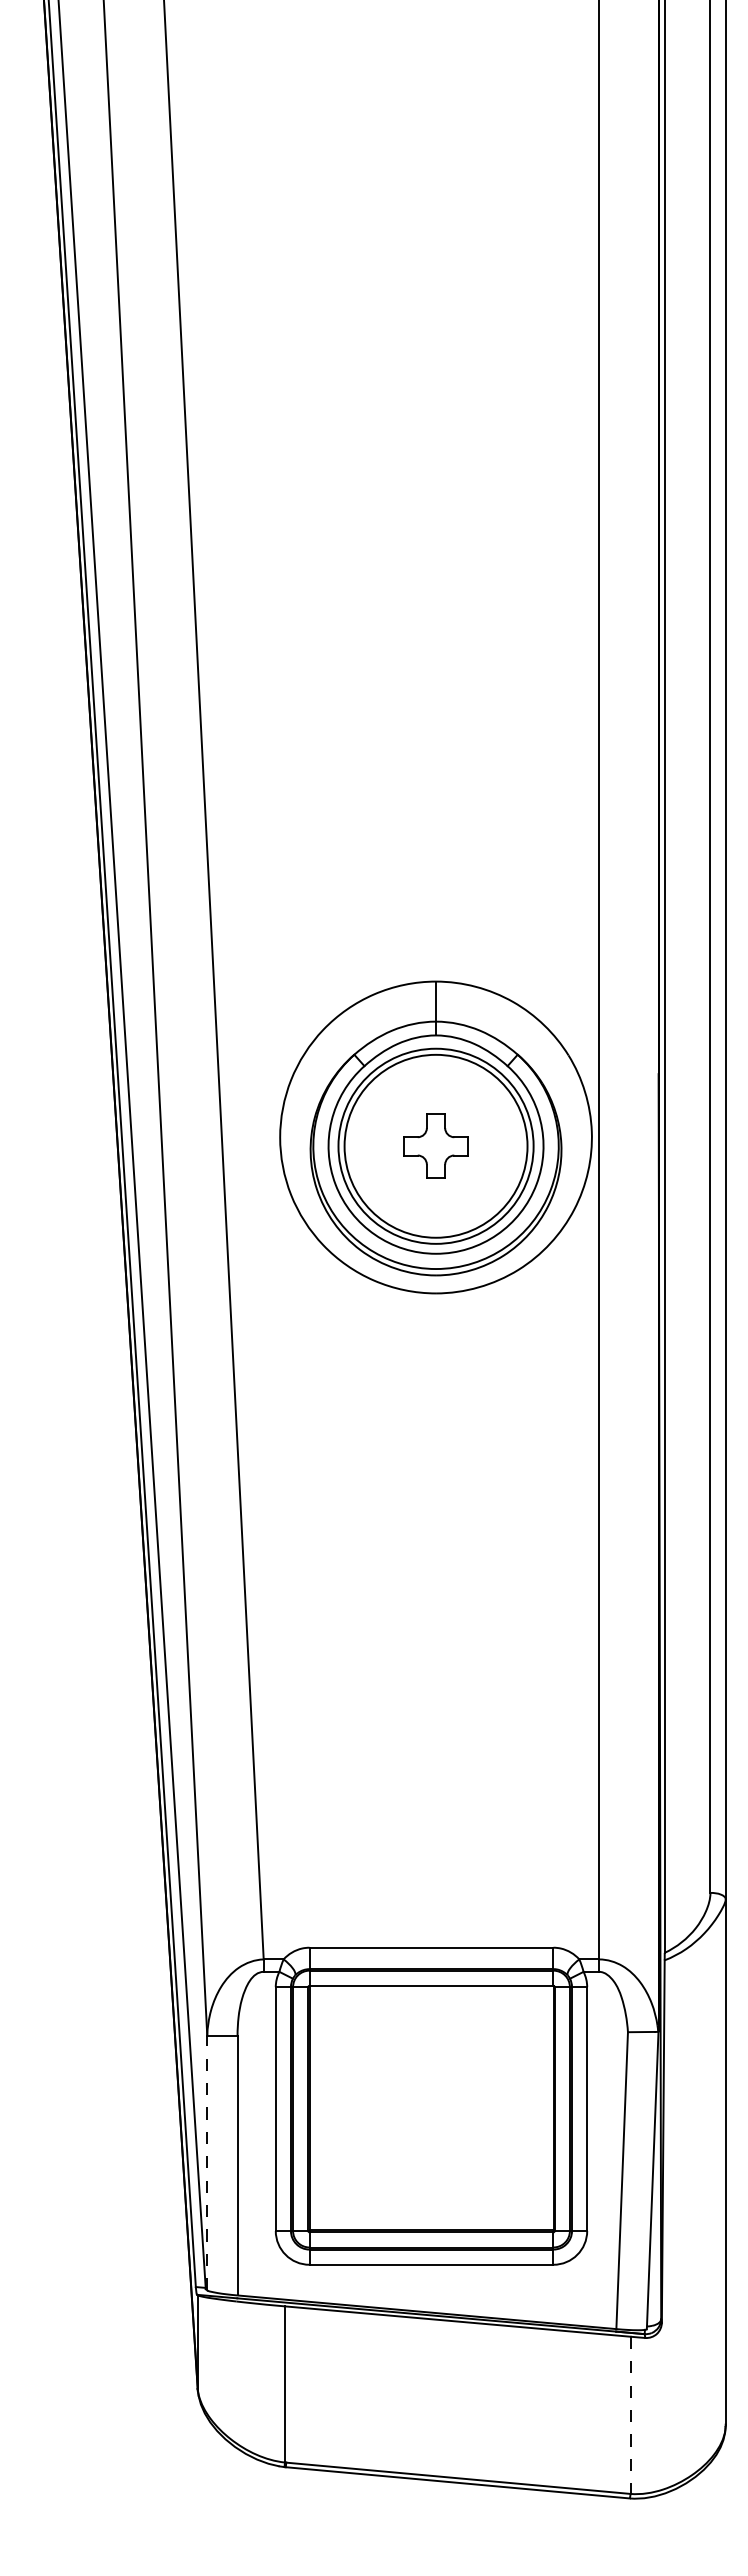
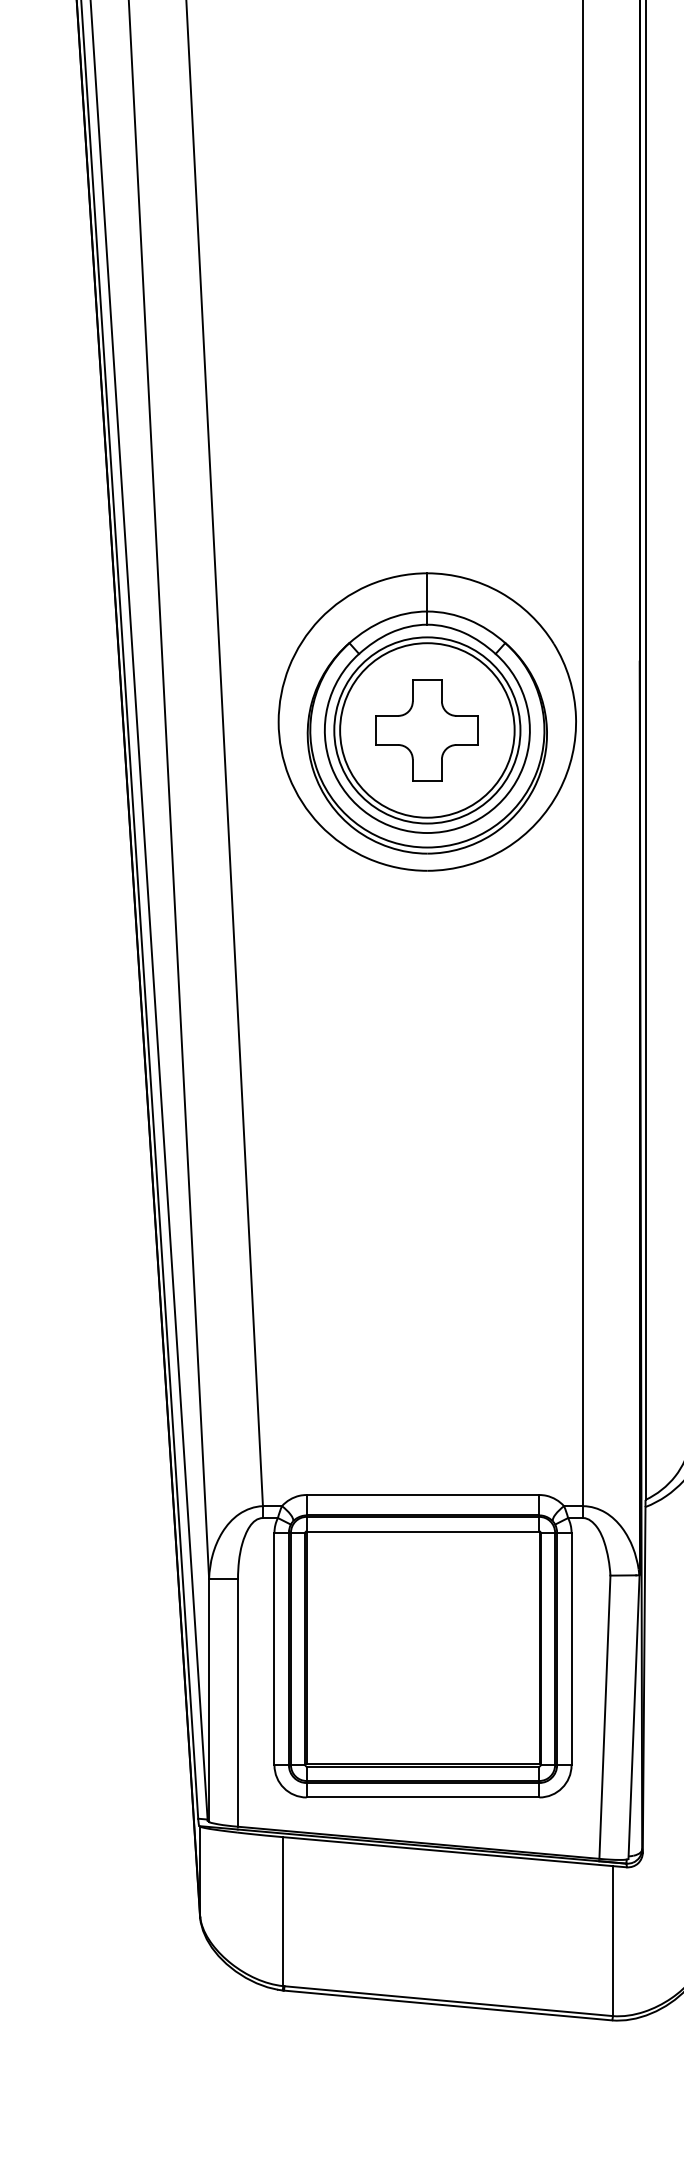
part: (435, 1146) -> (426, 730), size x1.67
line: (207, 2162) -> (209, 1699), dashed -> solid
line: (630, 2415) -> (612, 1941), dashed -> solid

